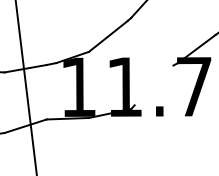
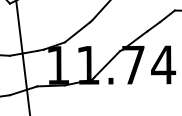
line: (152, 85) -> (106, 64), added

